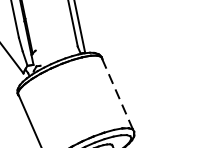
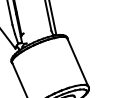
line: (117, 92) -> (77, 61), dashed -> solid

